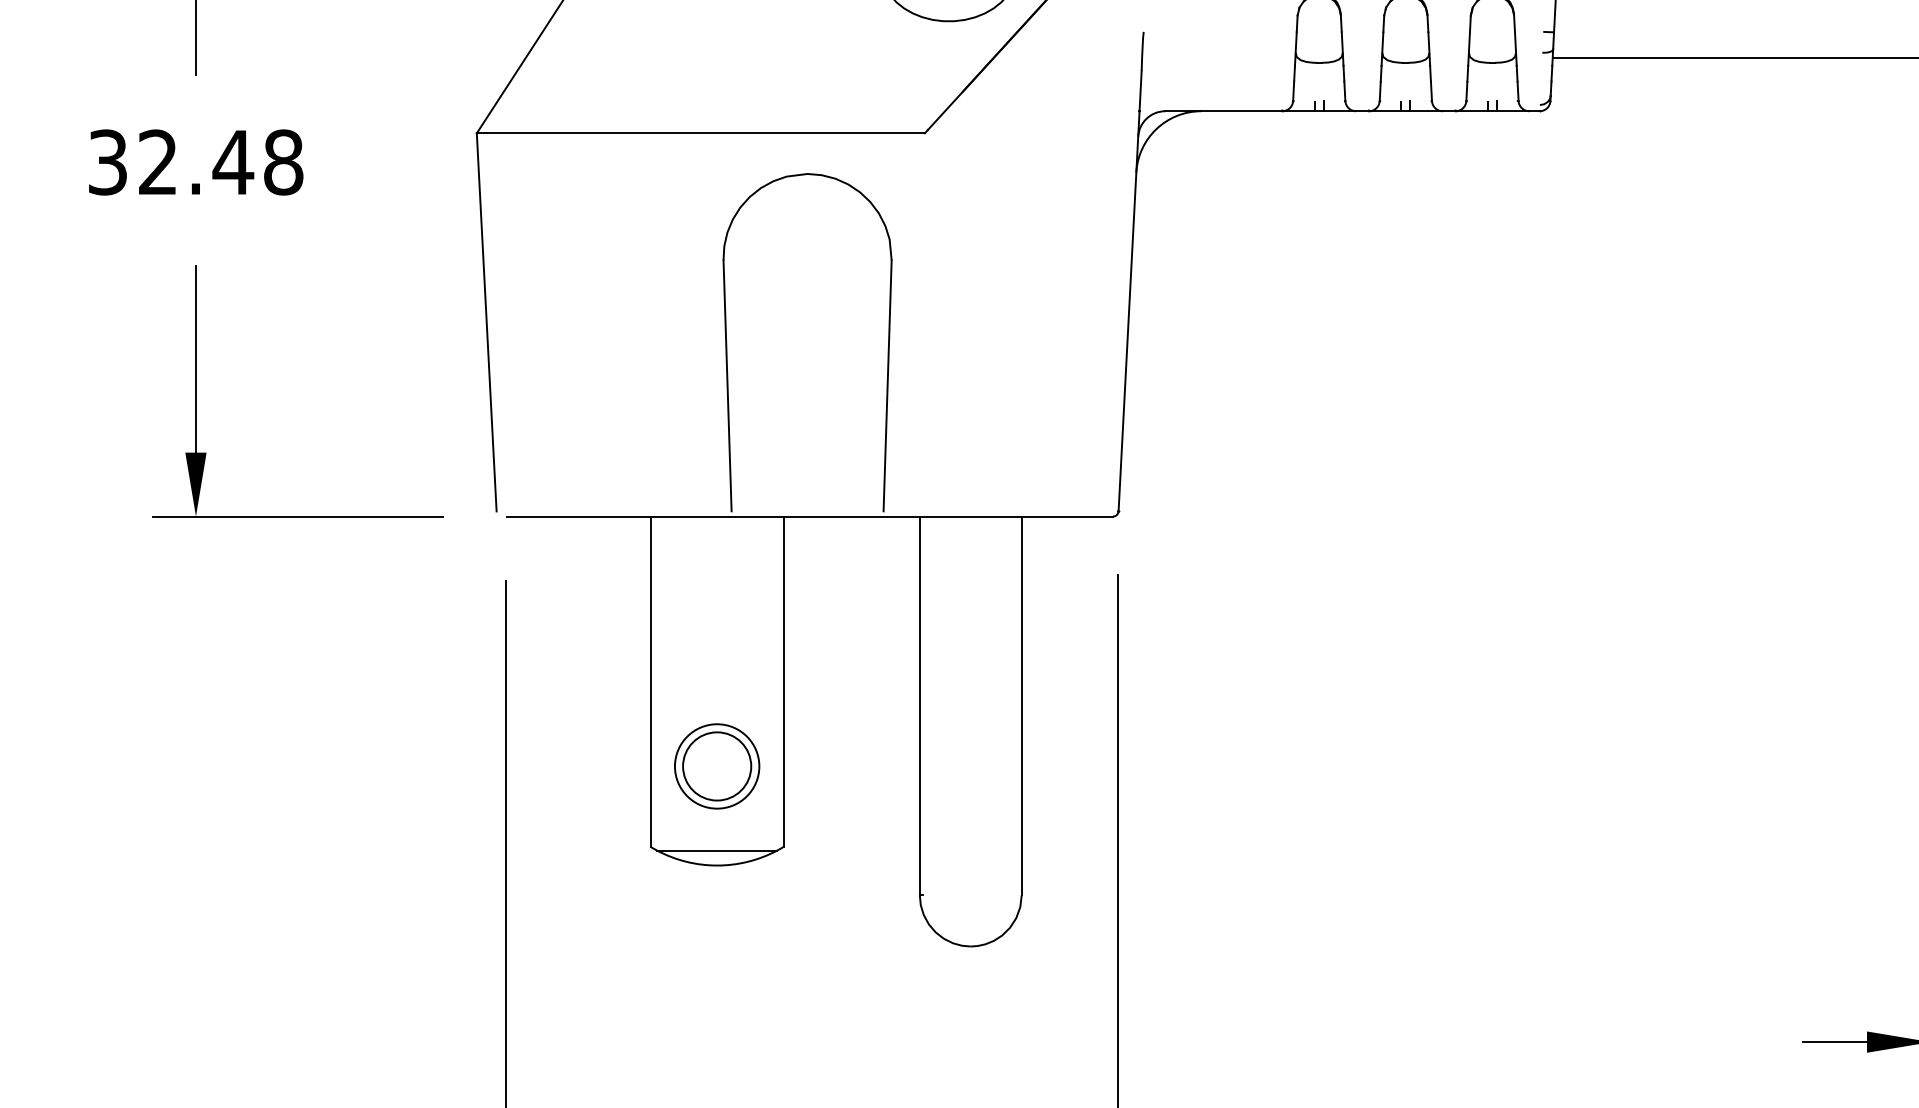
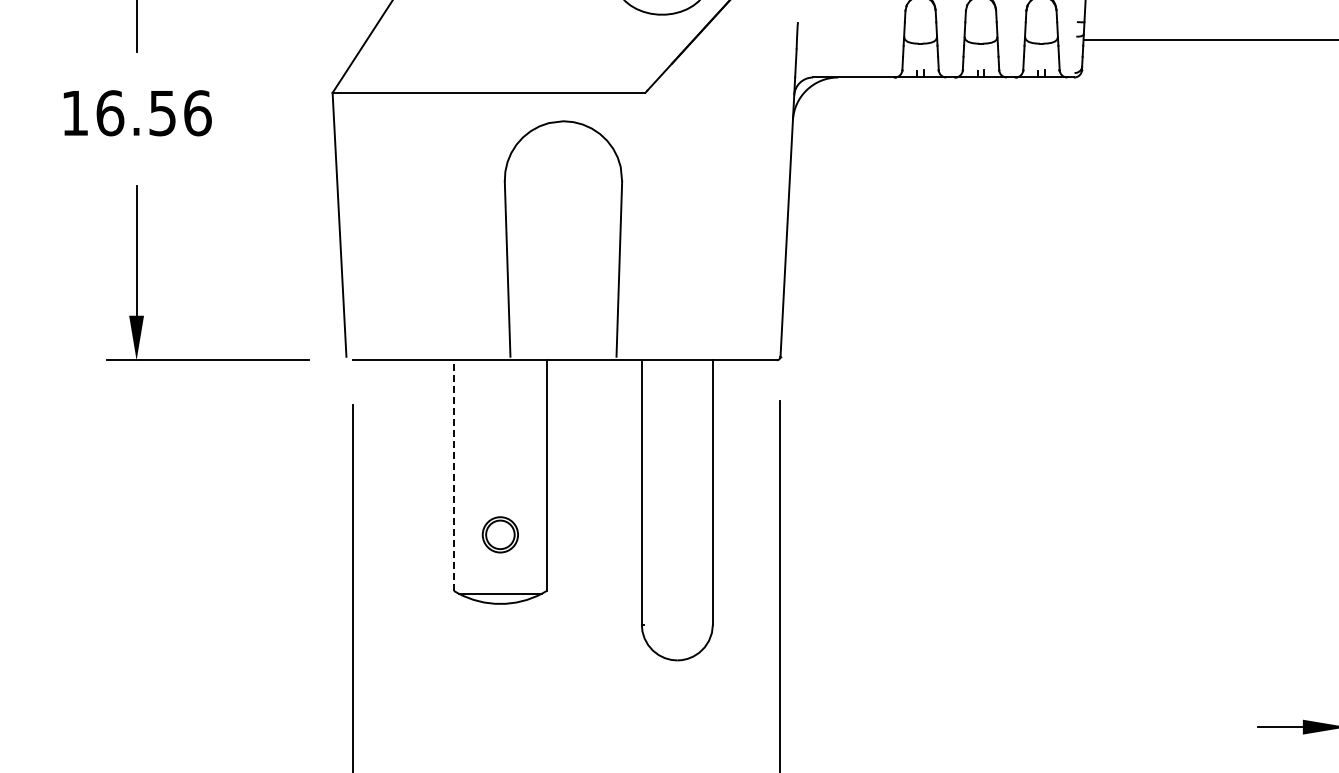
text: (195, 162) -> (136, 113), 32.48 -> 16.56
line: (650, 681) -> (453, 475), solid -> dashed
part: (717, 766) -> (500, 534), size x0.6

